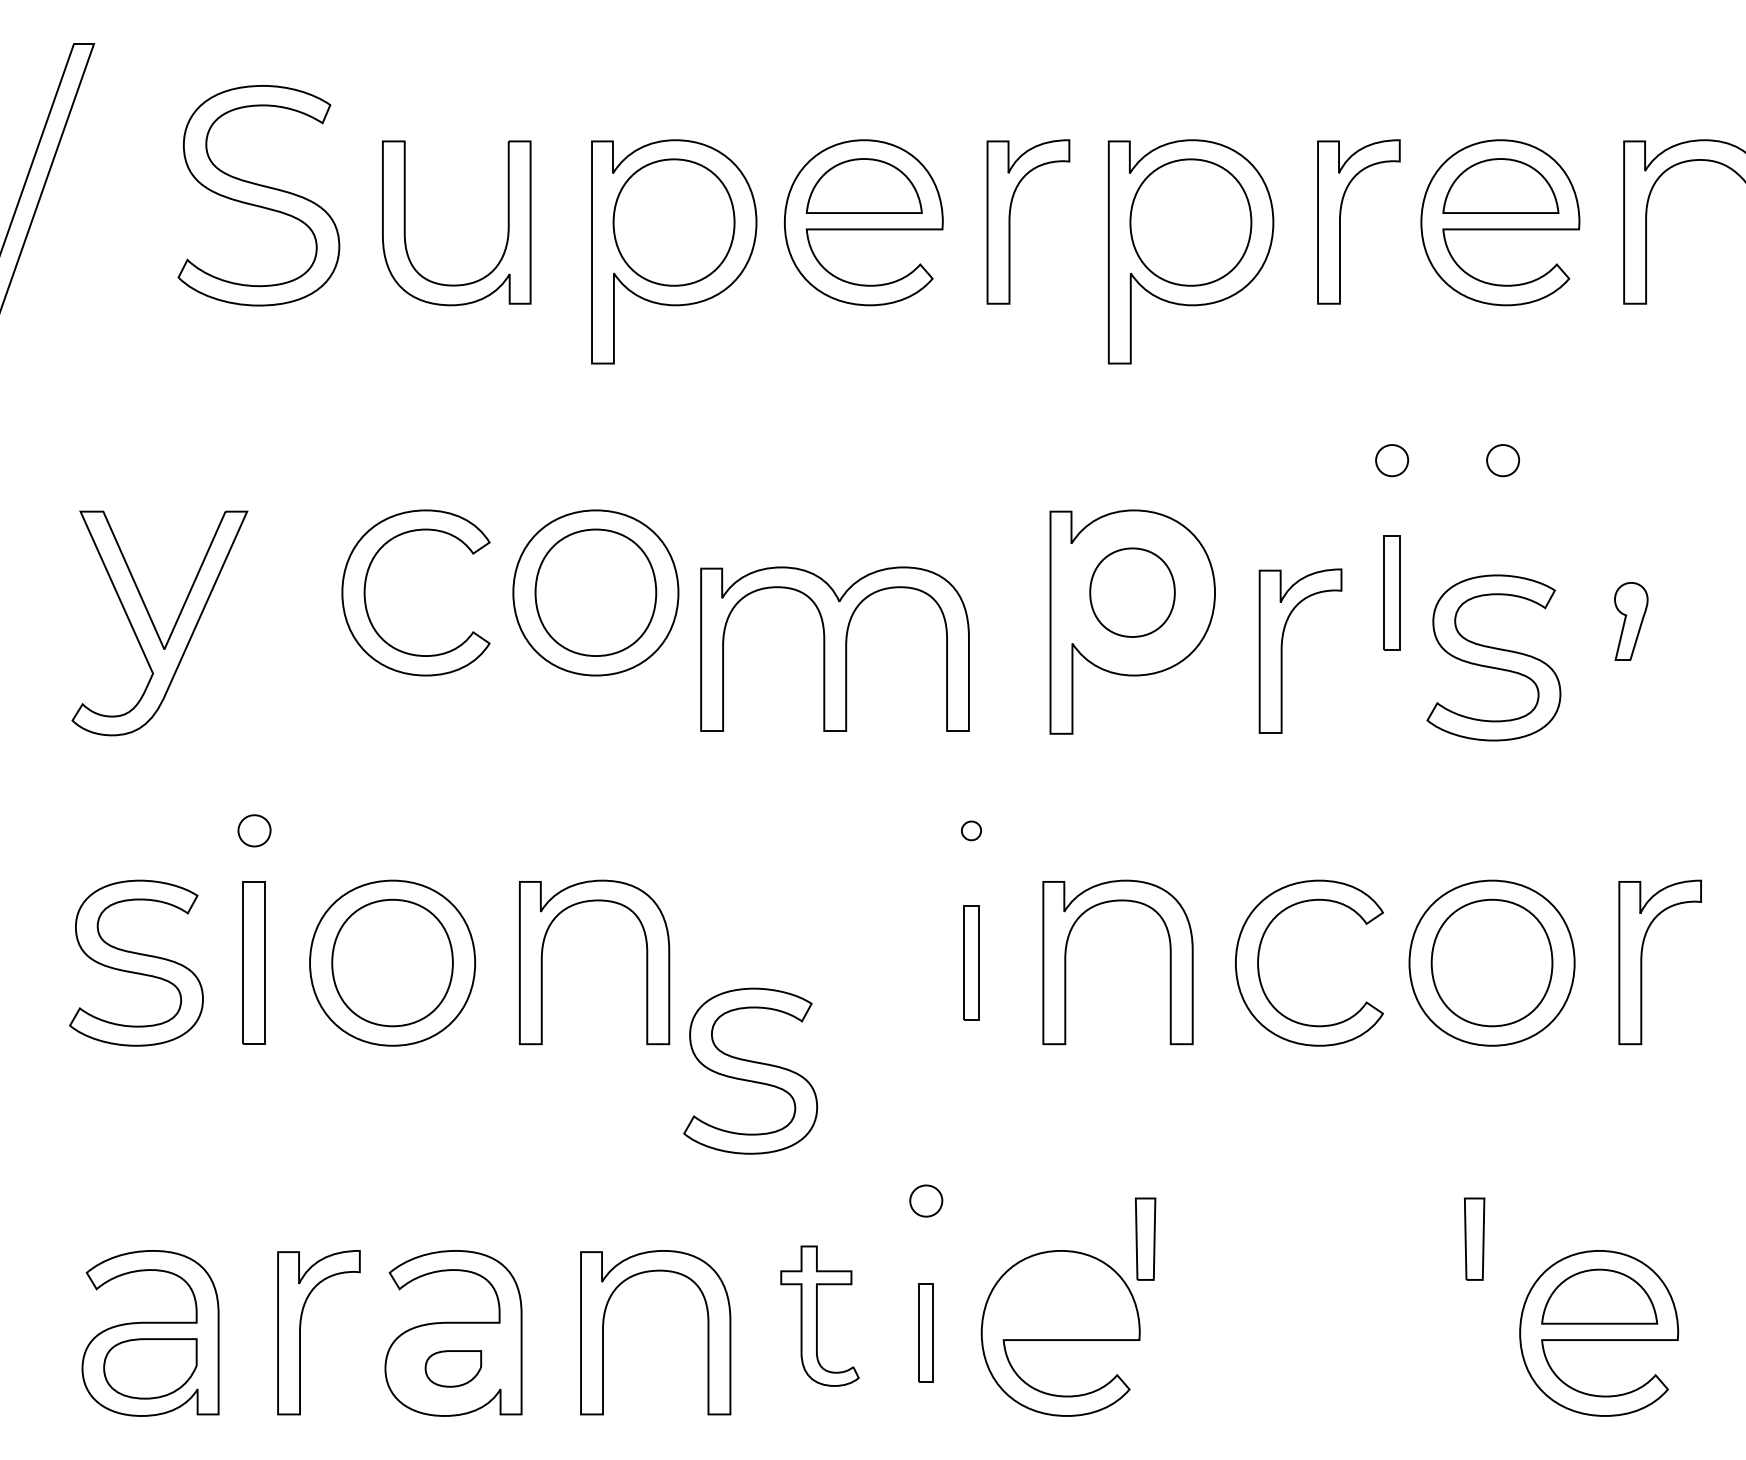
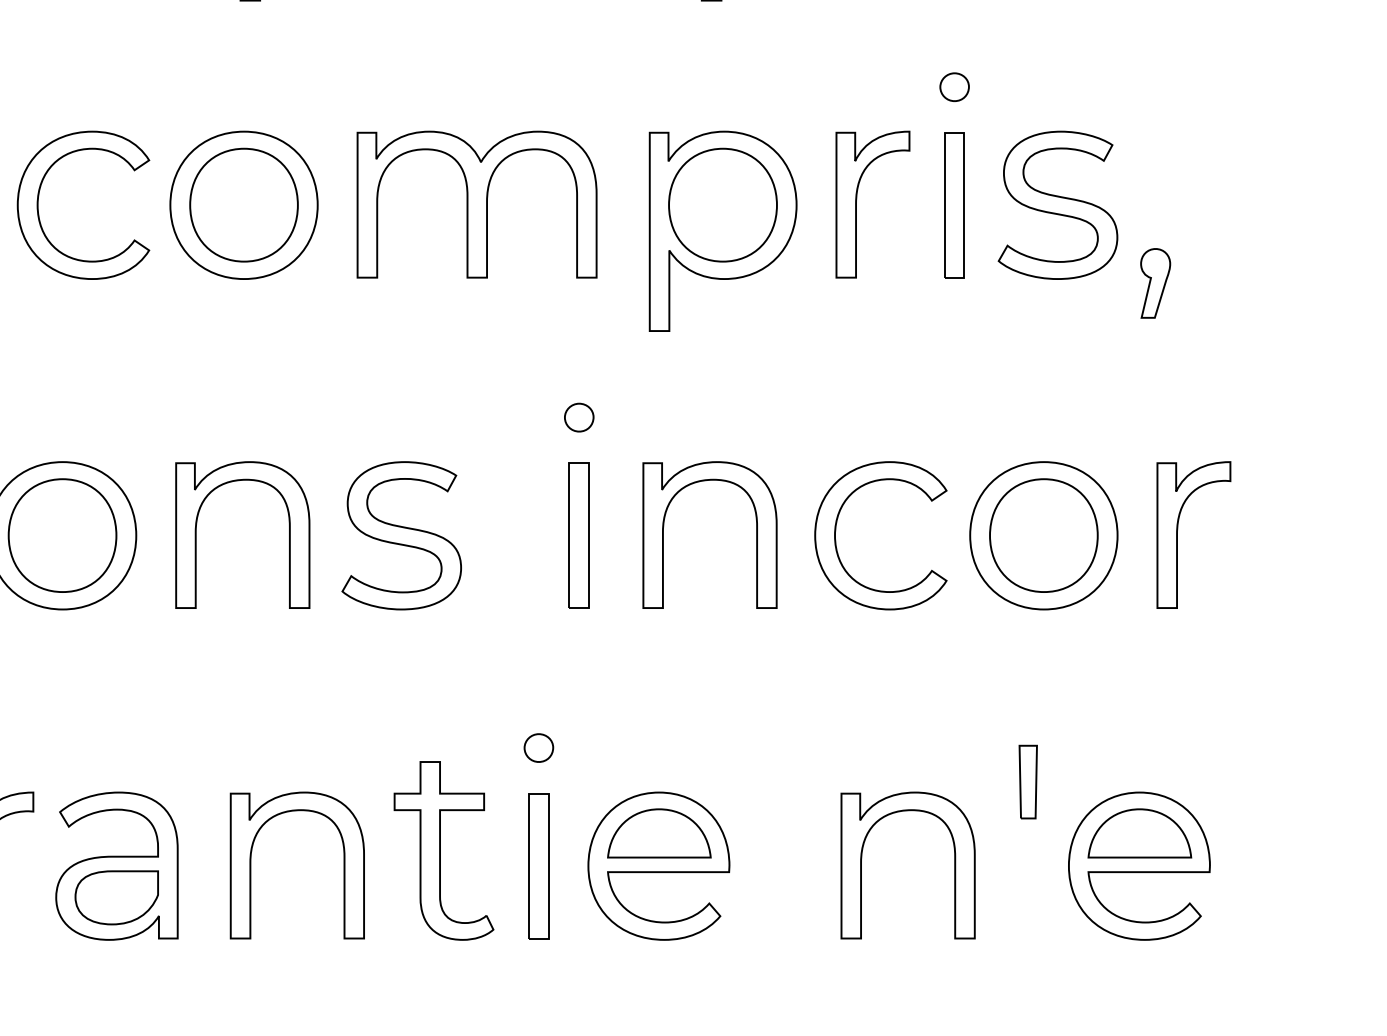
part: (1502, 460) -> (1053, 87), removed
part: (1132, 592) -> (722, 204), size x1.43
part: (1391, 592) -> (954, 204), size x1.43
part: (1631, 621) -> (1155, 283), moved
part: (834, 648) -> (476, 204), moved
part: (1282, 650) -> (856, 204), moved
part: (1493, 657) -> (1057, 204), moved
part: (971, 830) -> (579, 417), size x1.67
part: (970, 962) -> (578, 535), size x1.43
part: (750, 1070) -> (401, 535), moved
part: (1145, 1238) -> (734, 781), removed
part: (1060, 1296) -> (658, 833), added
part: (819, 1315) -> (443, 850), size x1.43
part: (925, 1332) -> (538, 865), size x1.67
part: (1288, 1332) -> (862, 865), added
part: (453, 1368) -> (116, 897), size x1.67

